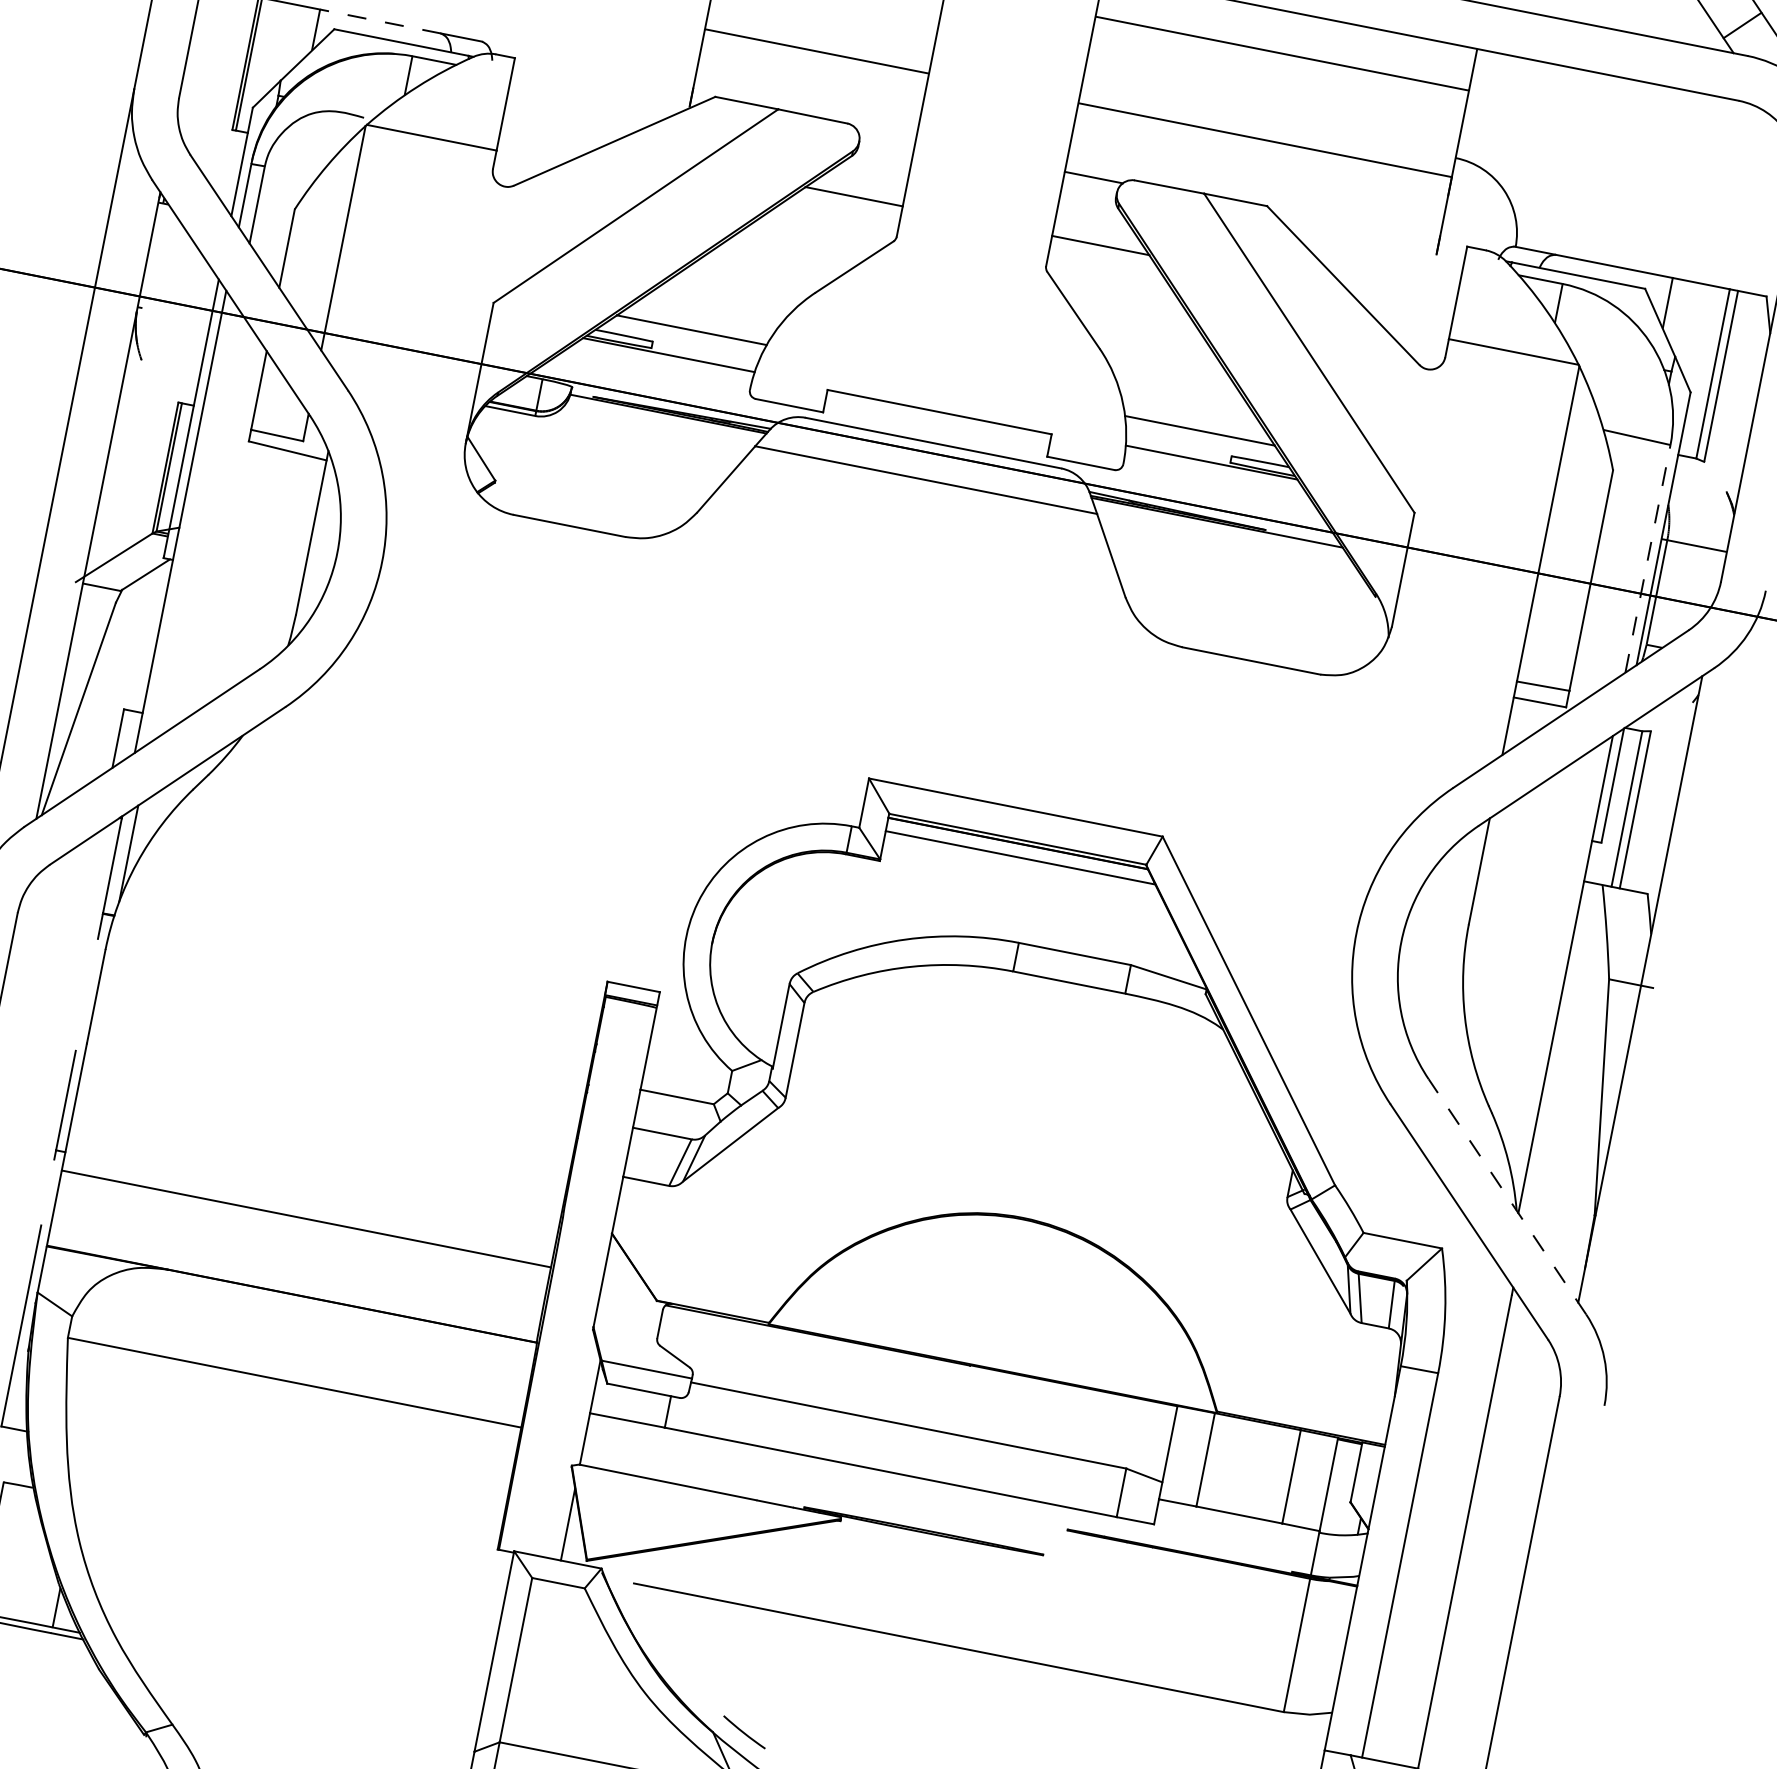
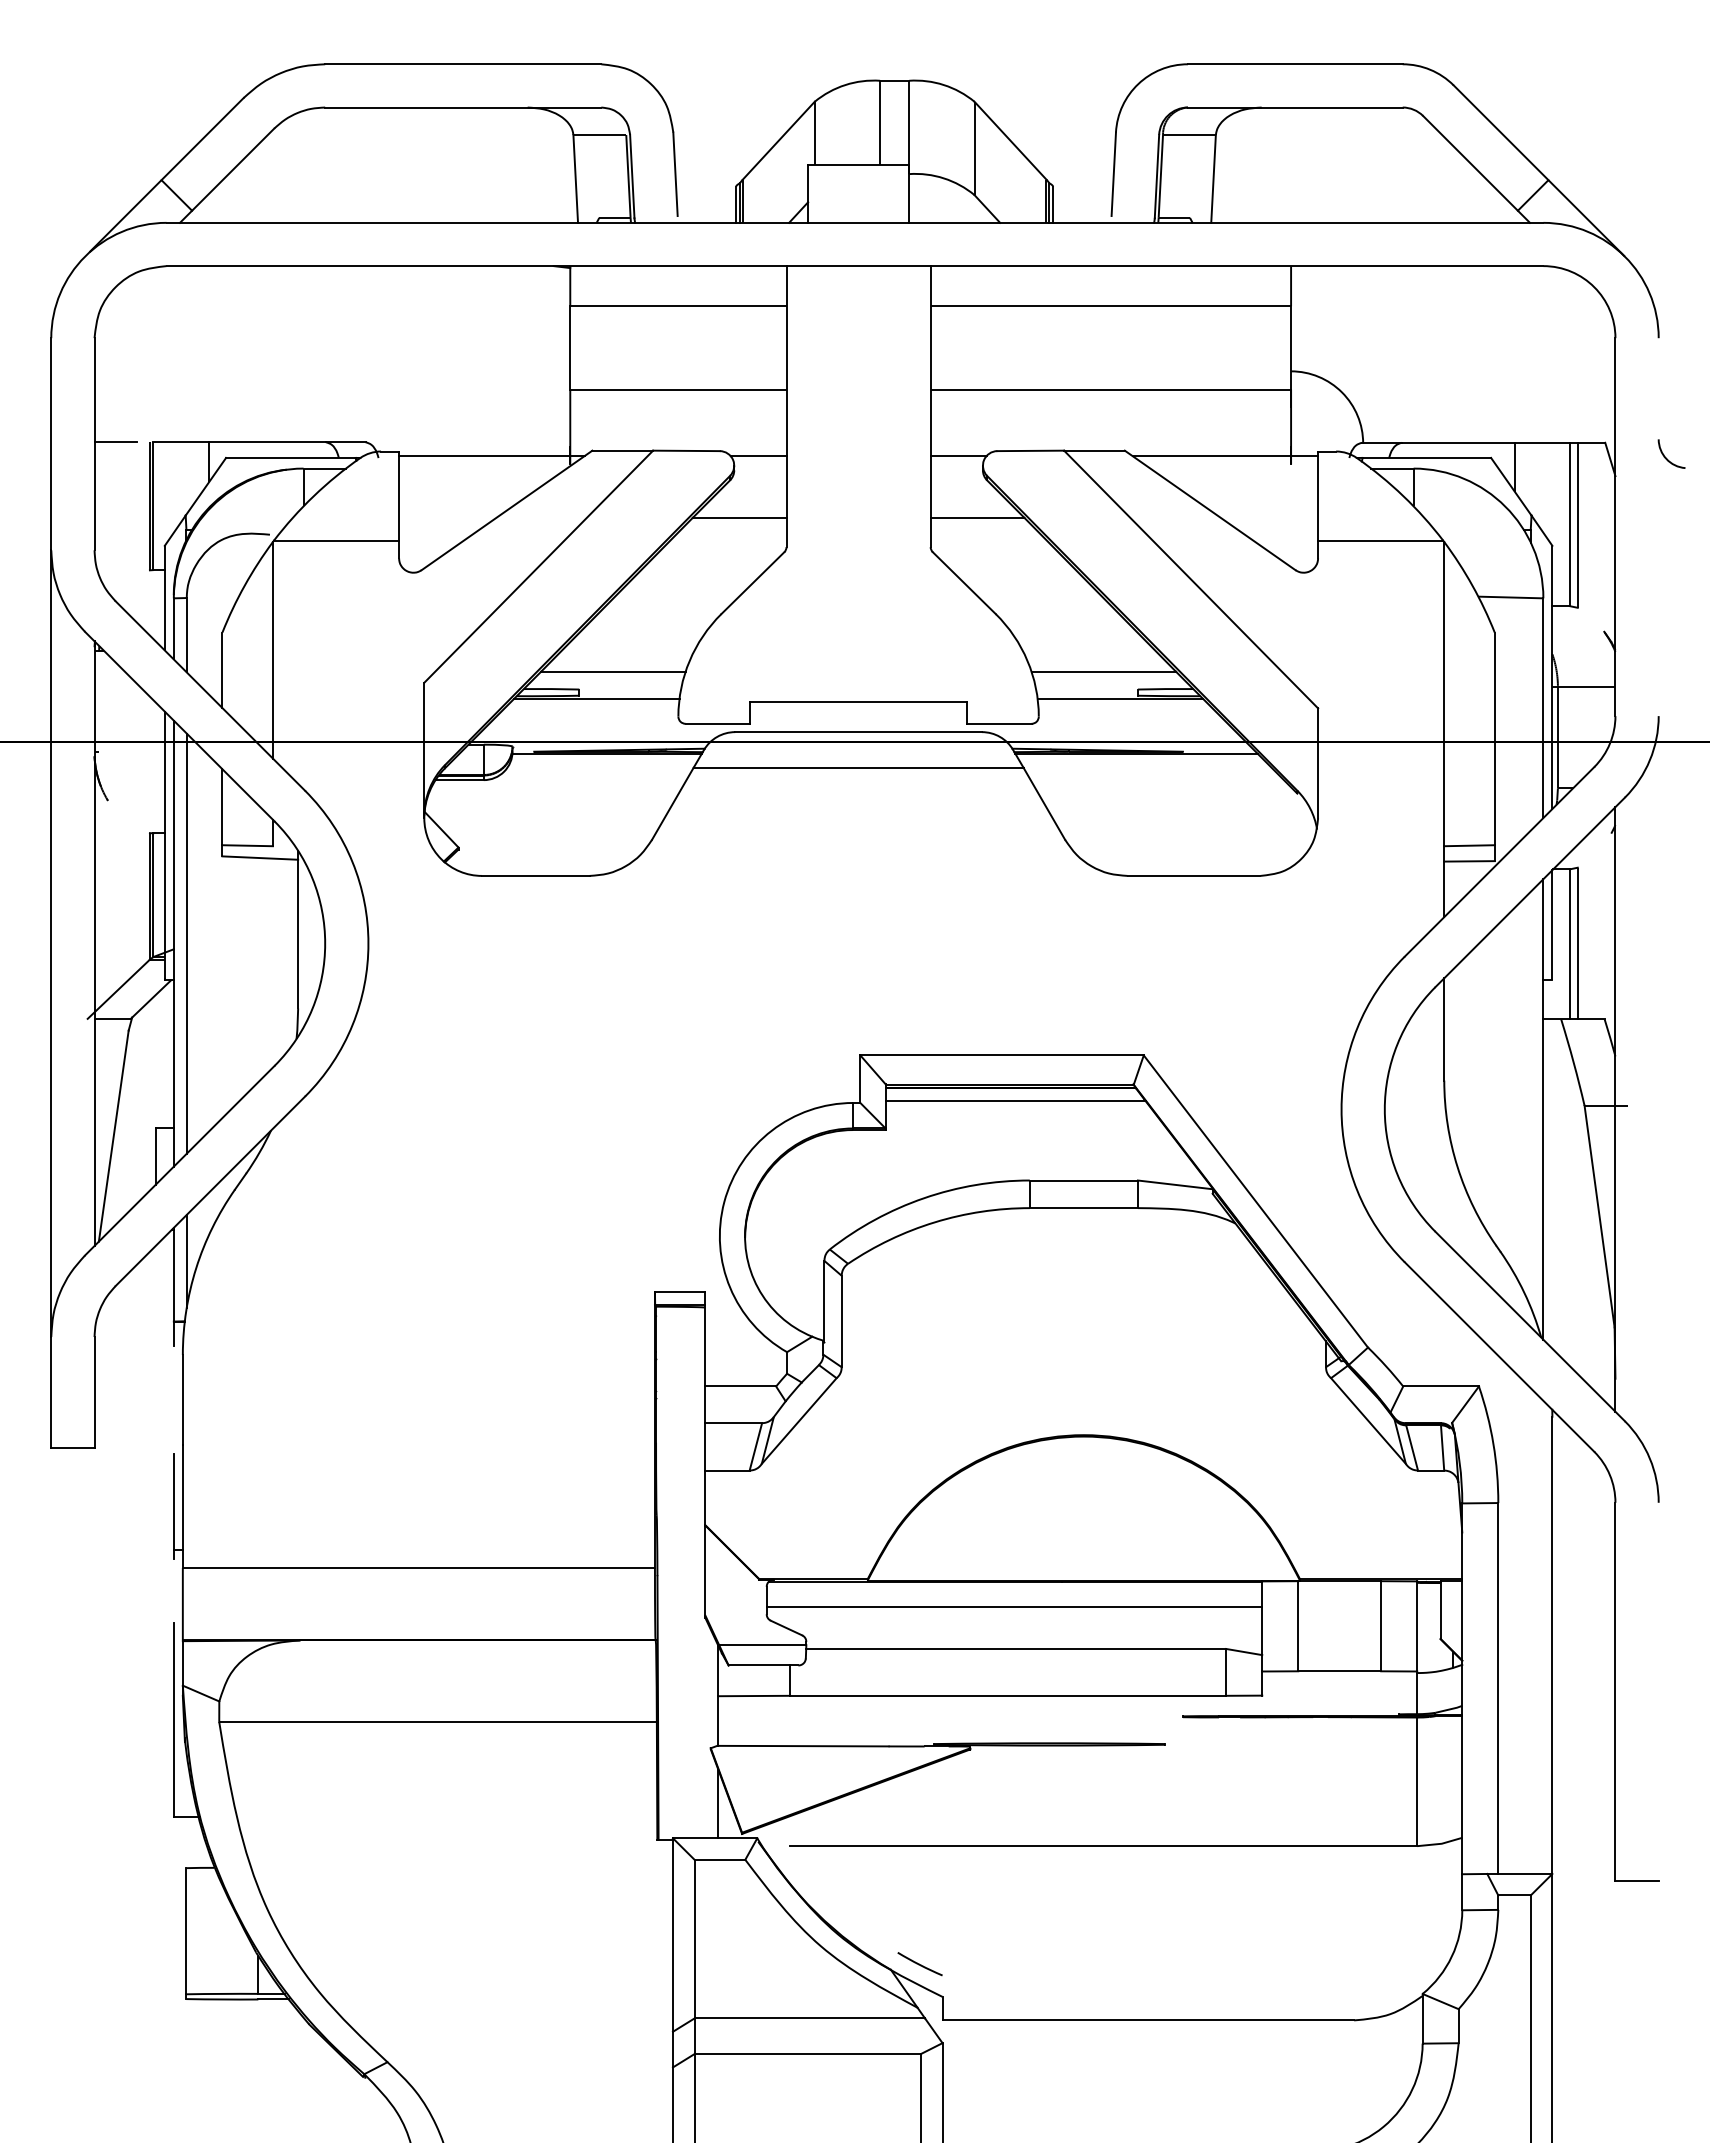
line: (380, 21) -> (267, 442), dashed -> solid
line: (609, 82) -> (491, 456), added
line: (886, 137) -> (758, 456), added
line: (1370, 232) -> (1225, 456), added
line: (193, 524) -> (186, 943), added
line: (1648, 559) -> (1543, 708), dashed -> solid
line: (1507, 1196) -> (1530, 1326), dashed -> solid
line: (915, 1382) -> (1014, 1607), added

